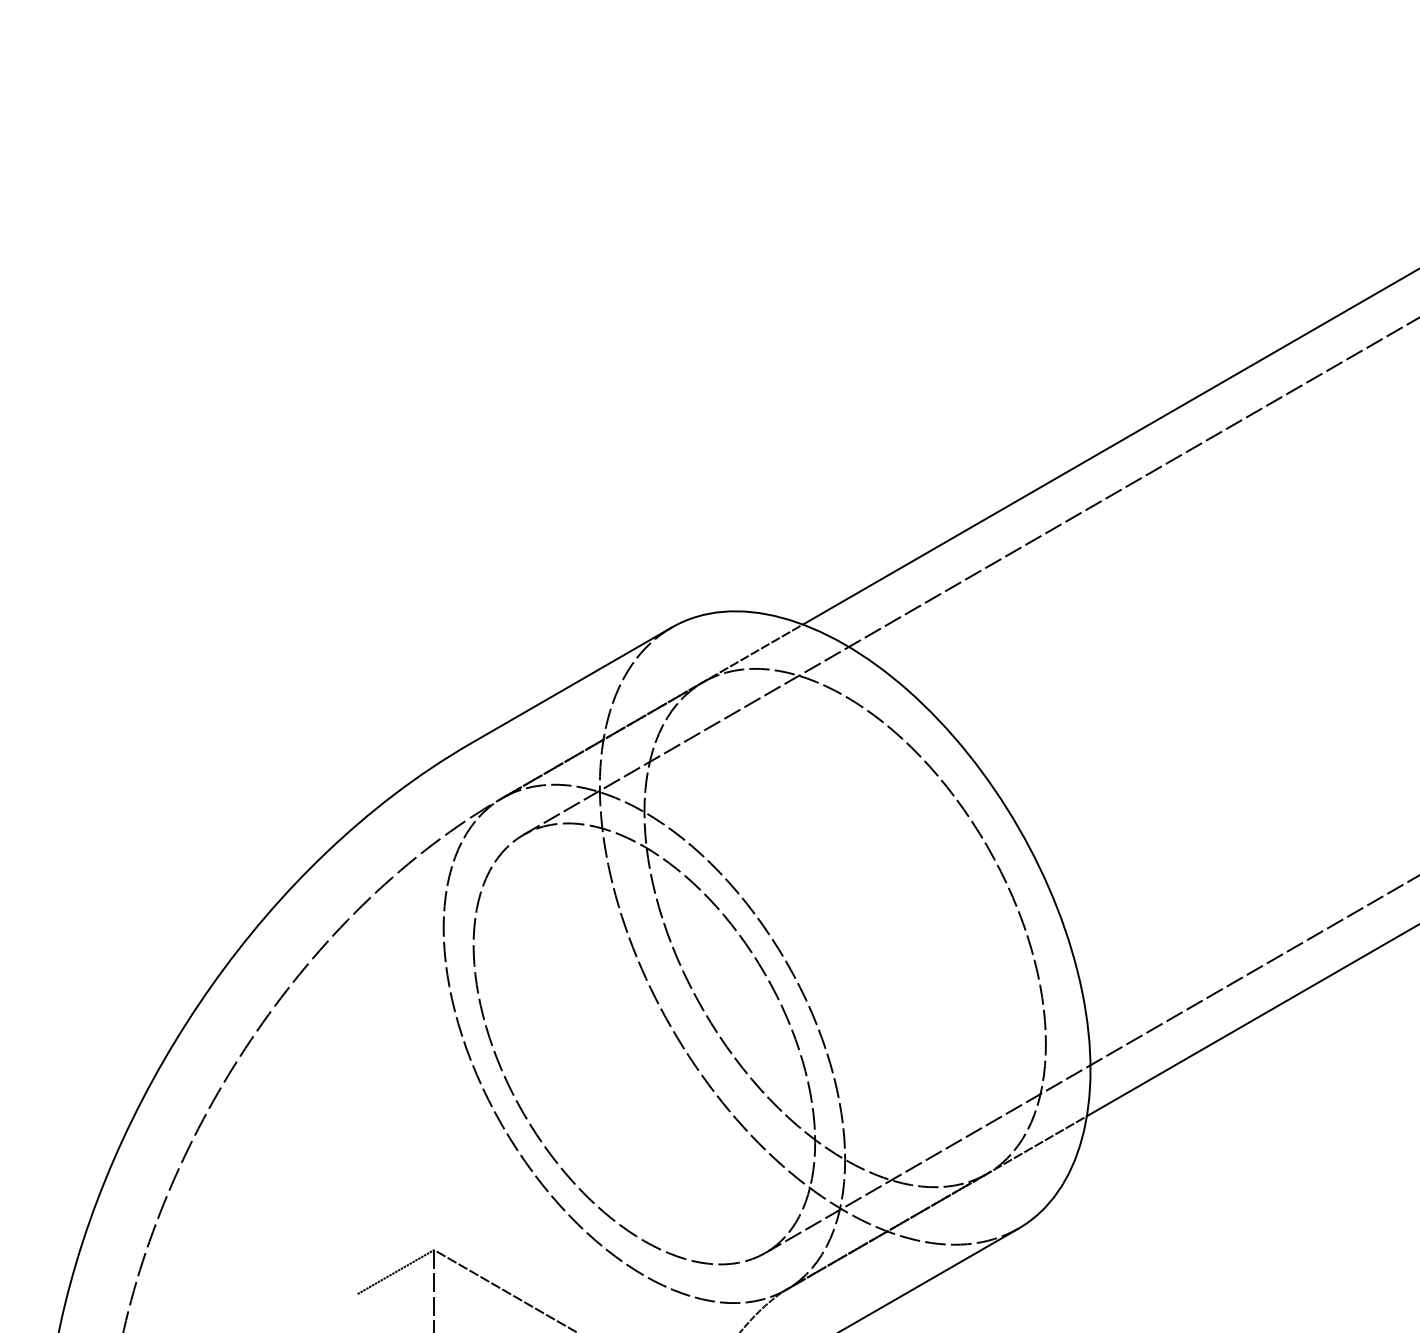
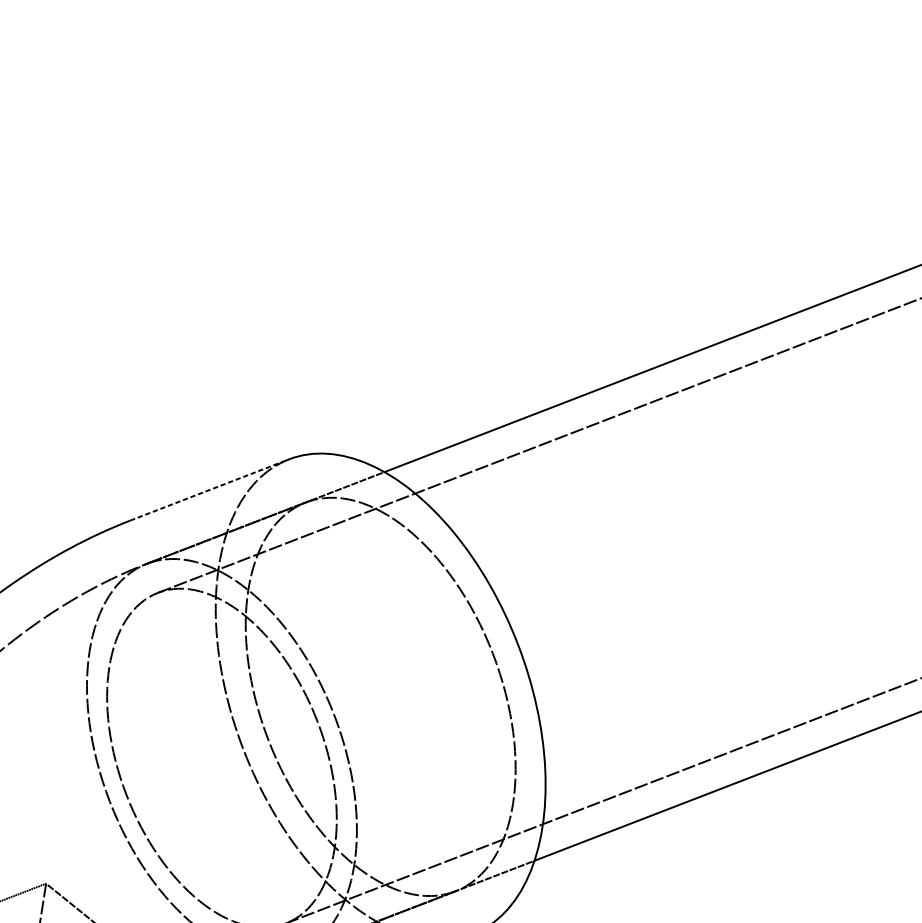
line: (571, 685) -> (209, 489), solid -> dashed

